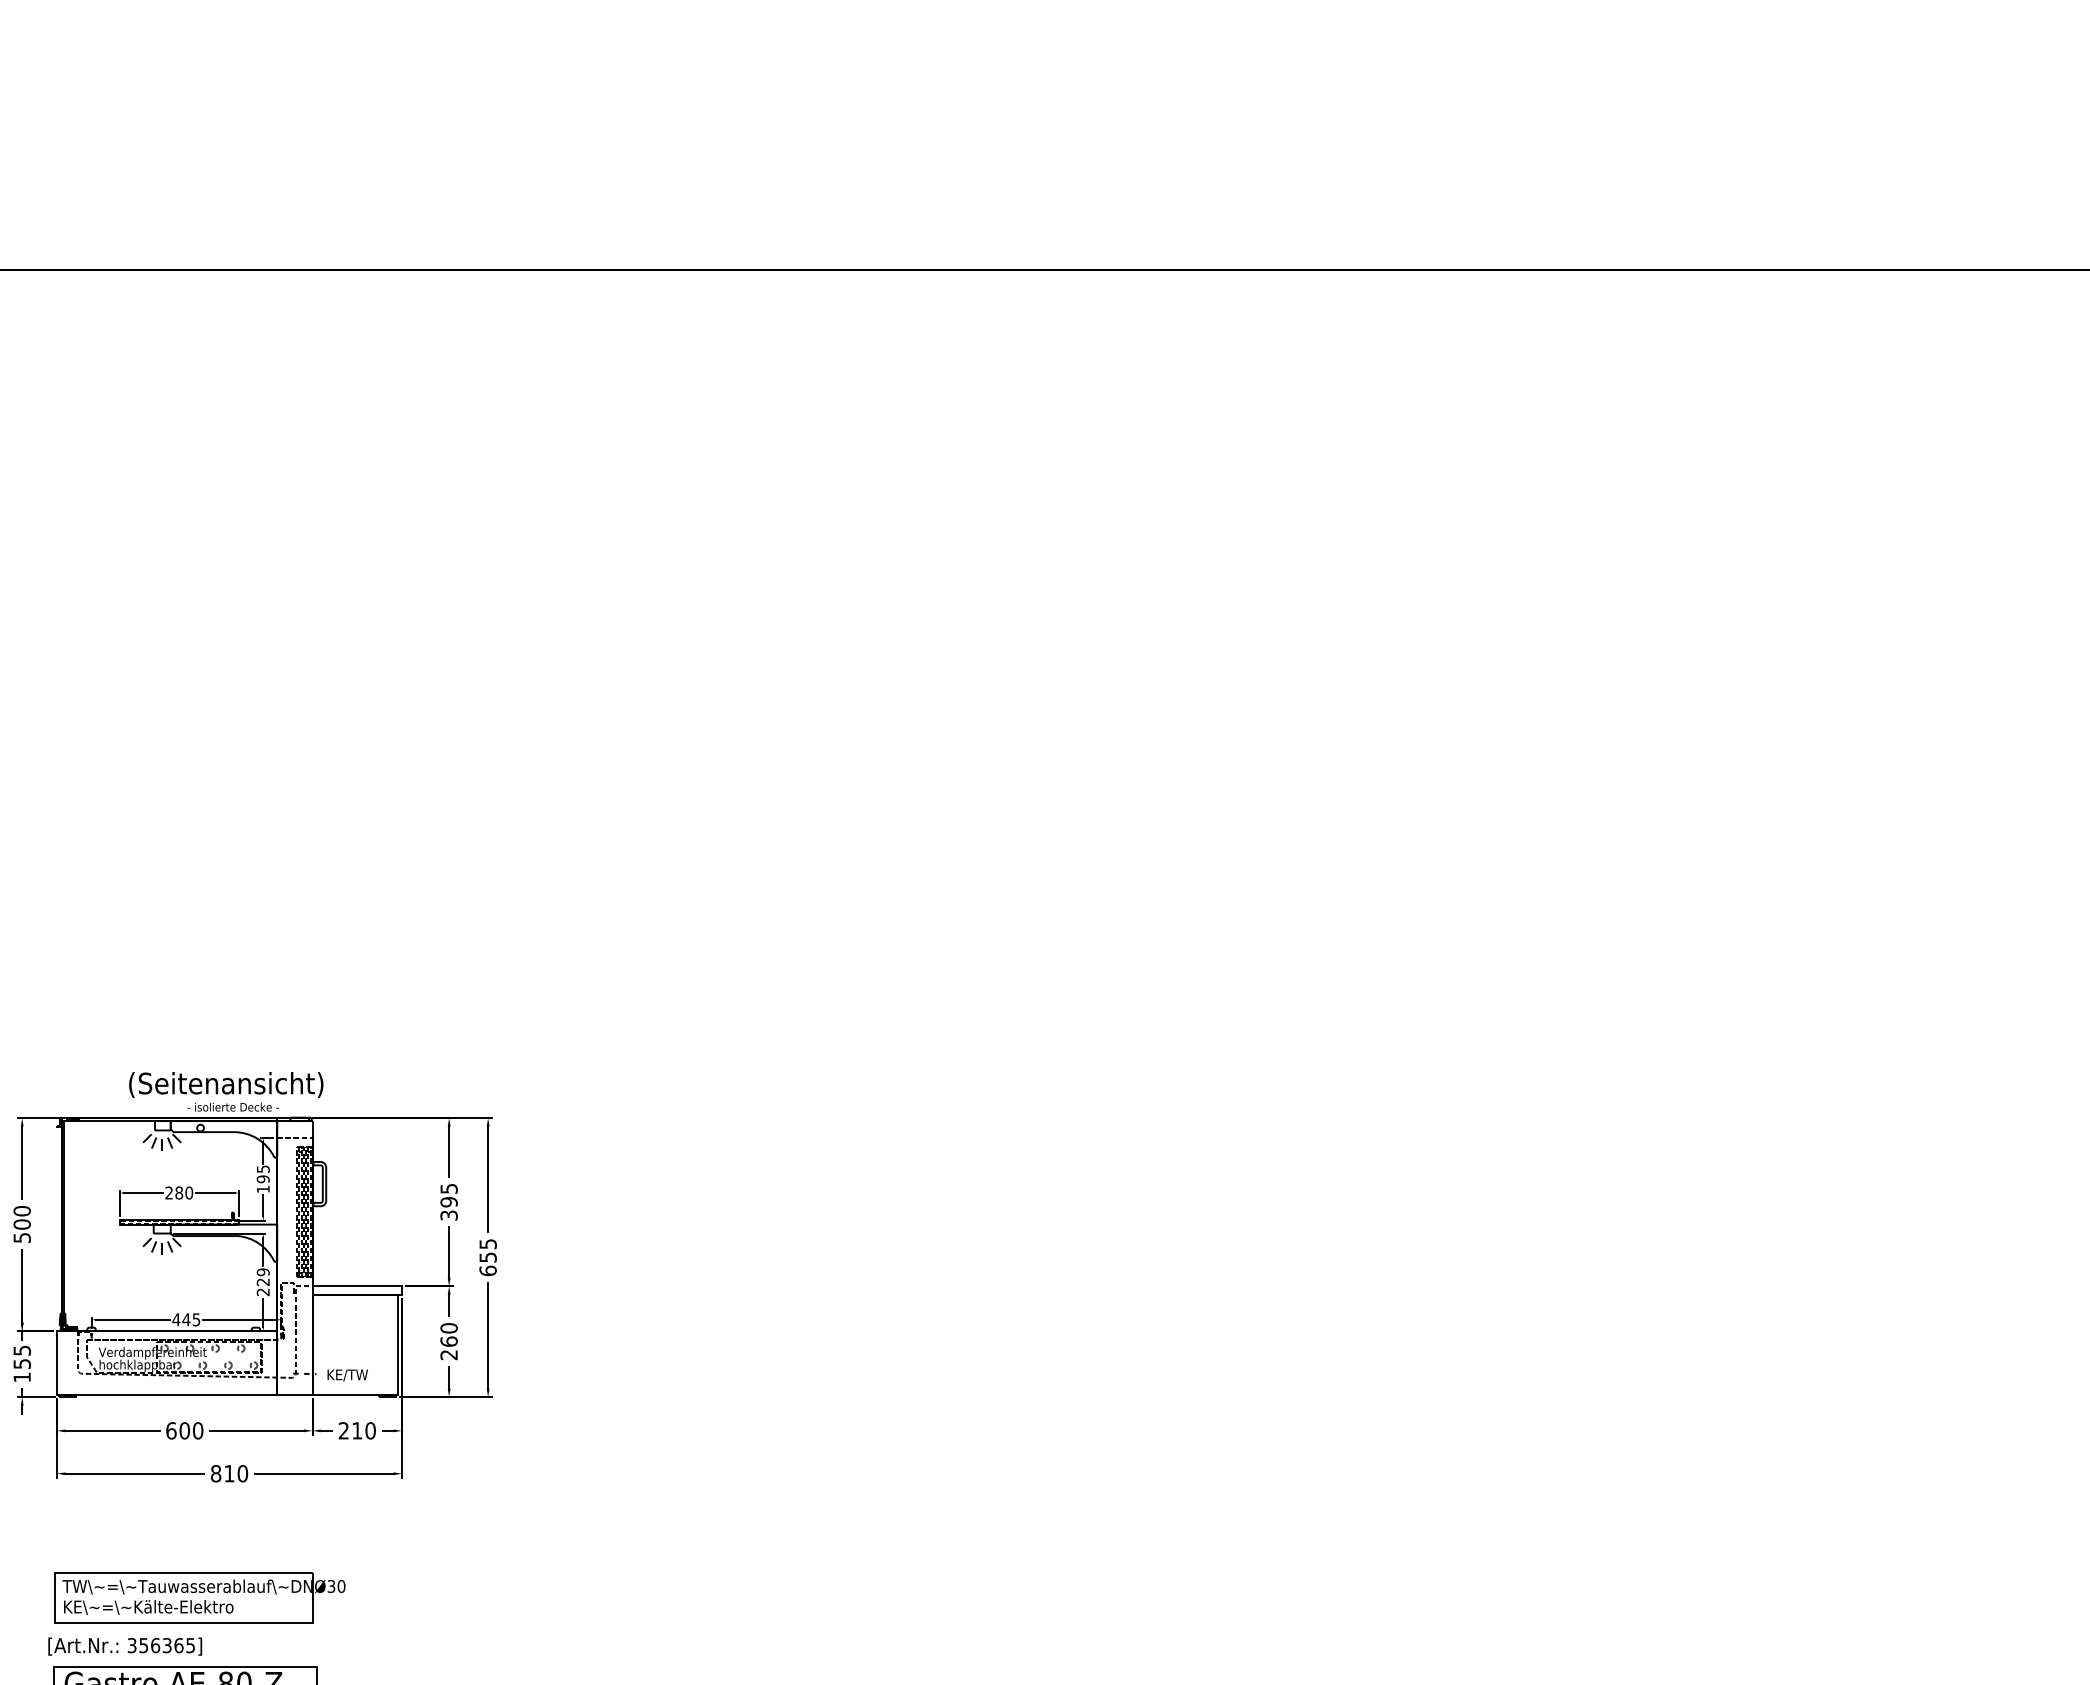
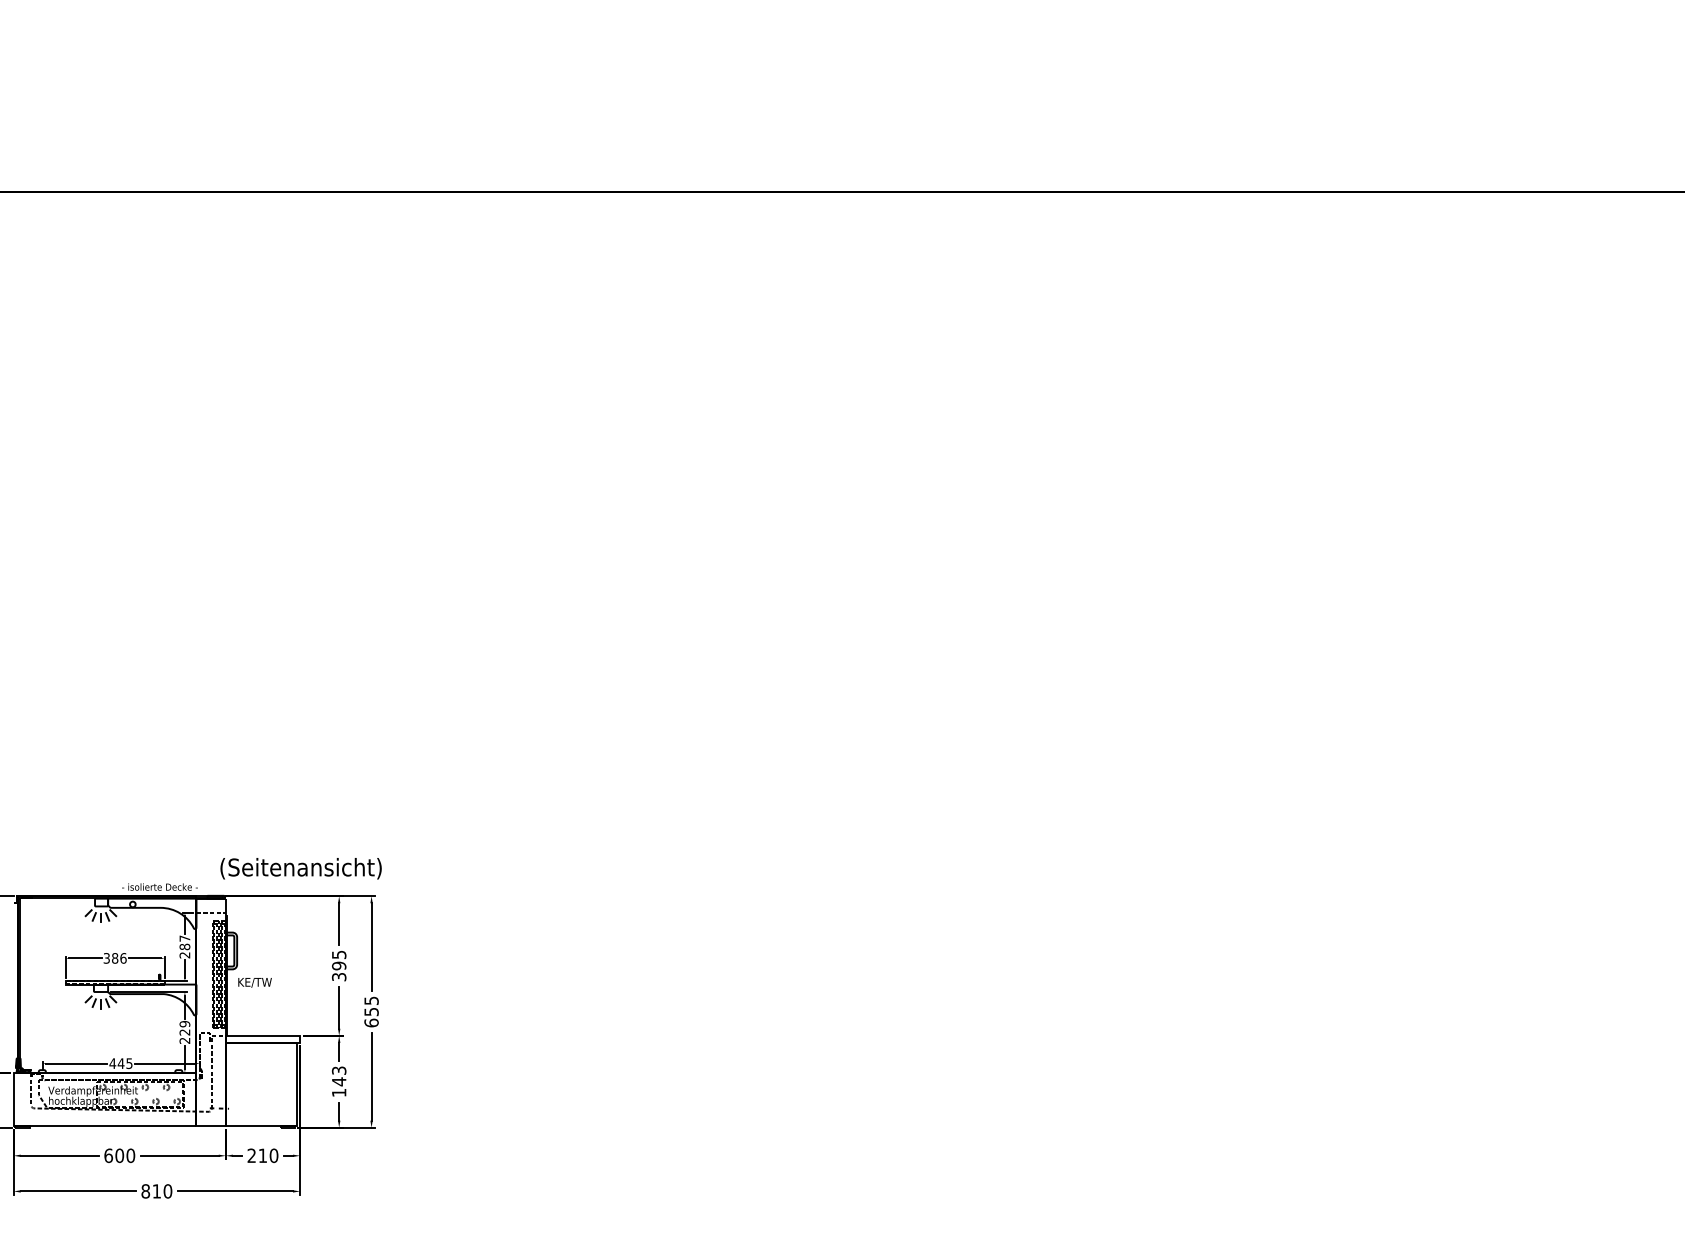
text: (226, 1084) -> (301, 868), moved
text: (262, 1179) -> (184, 947), 195 -> 287
text: (179, 1192) -> (115, 957), 280 -> 386
text: (448, 1341) -> (338, 1081), 260 -> 143
text: (347, 1375) -> (254, 982), moved

